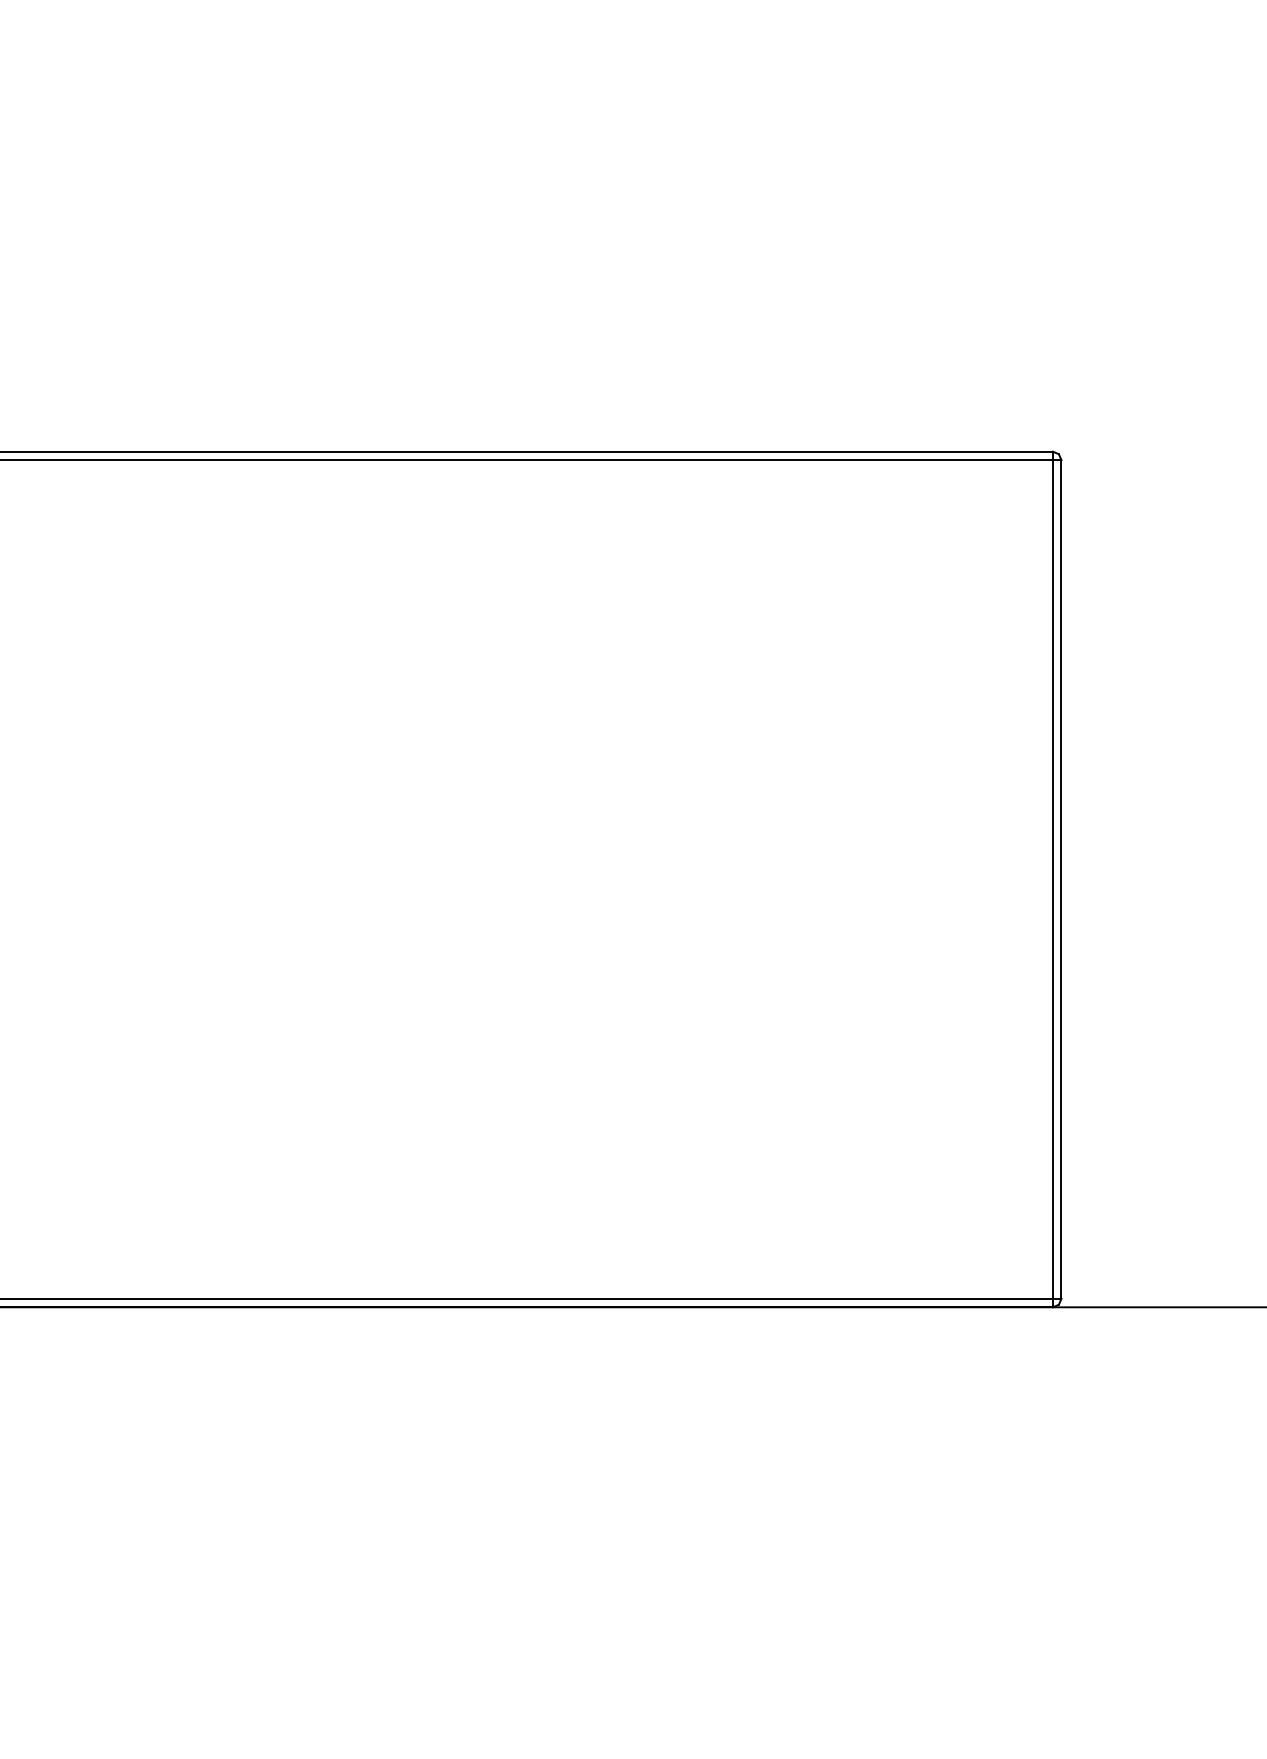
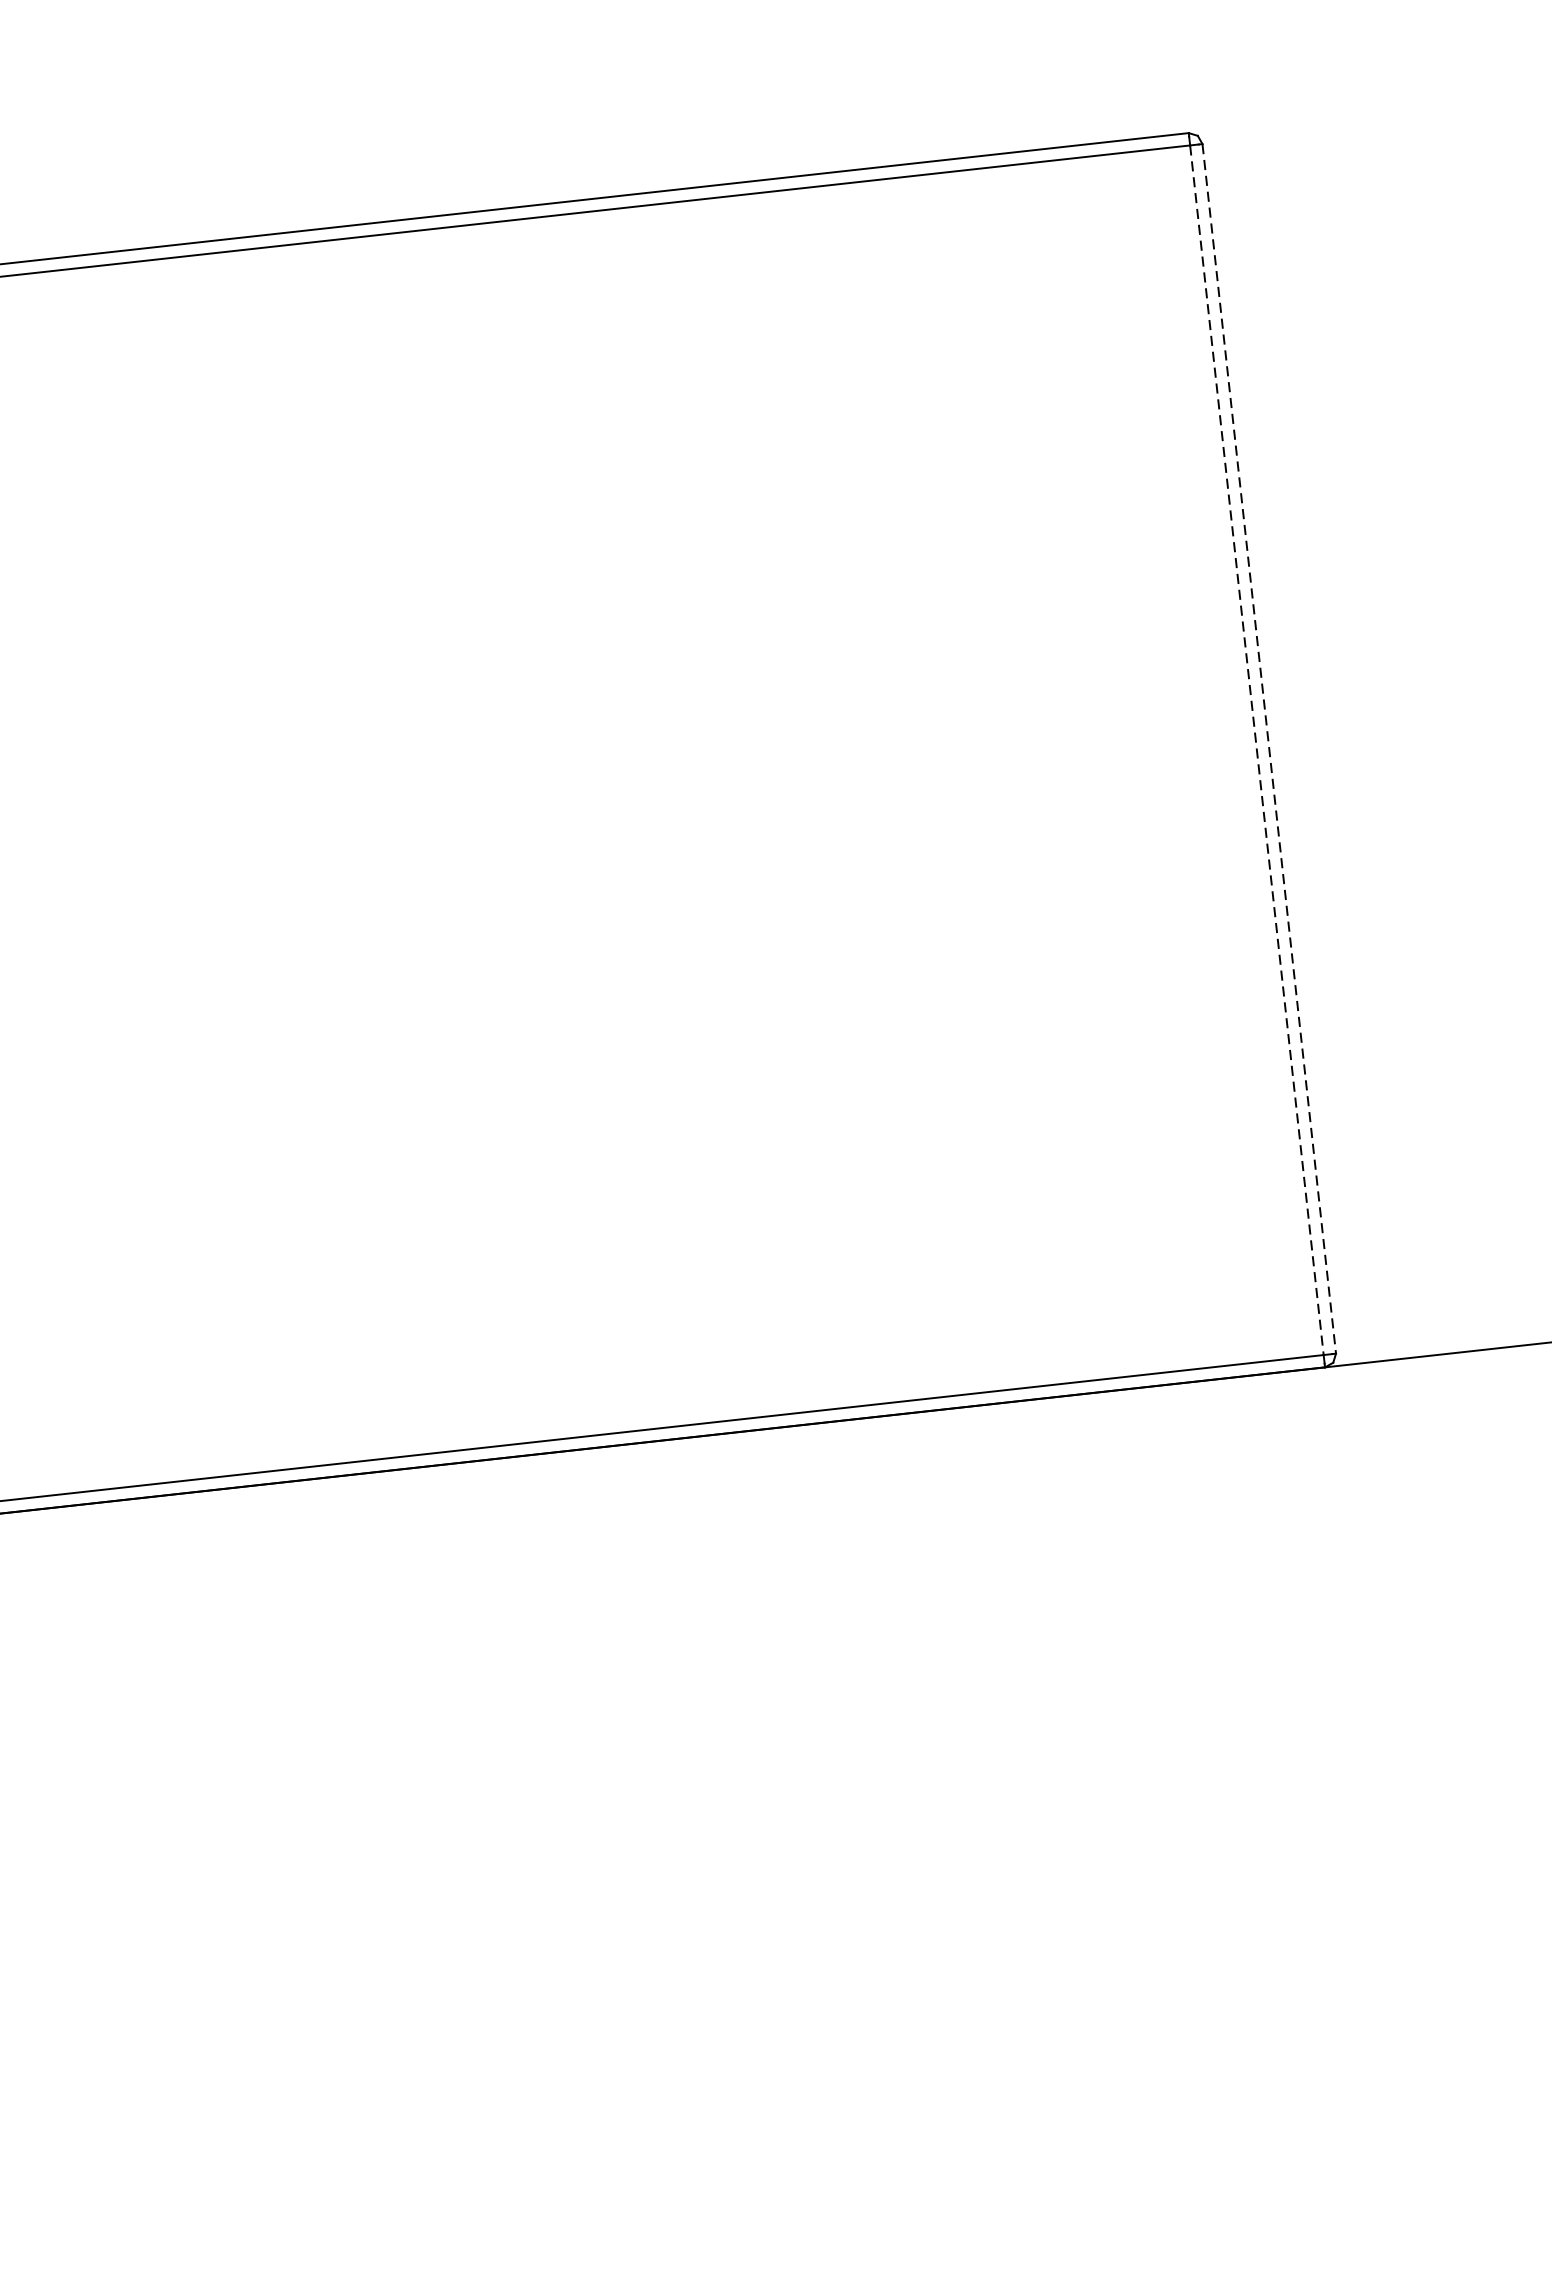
line: (1052, 879) -> (1256, 750), solid -> dashed
line: (1061, 879) -> (1269, 748), solid -> dashed

